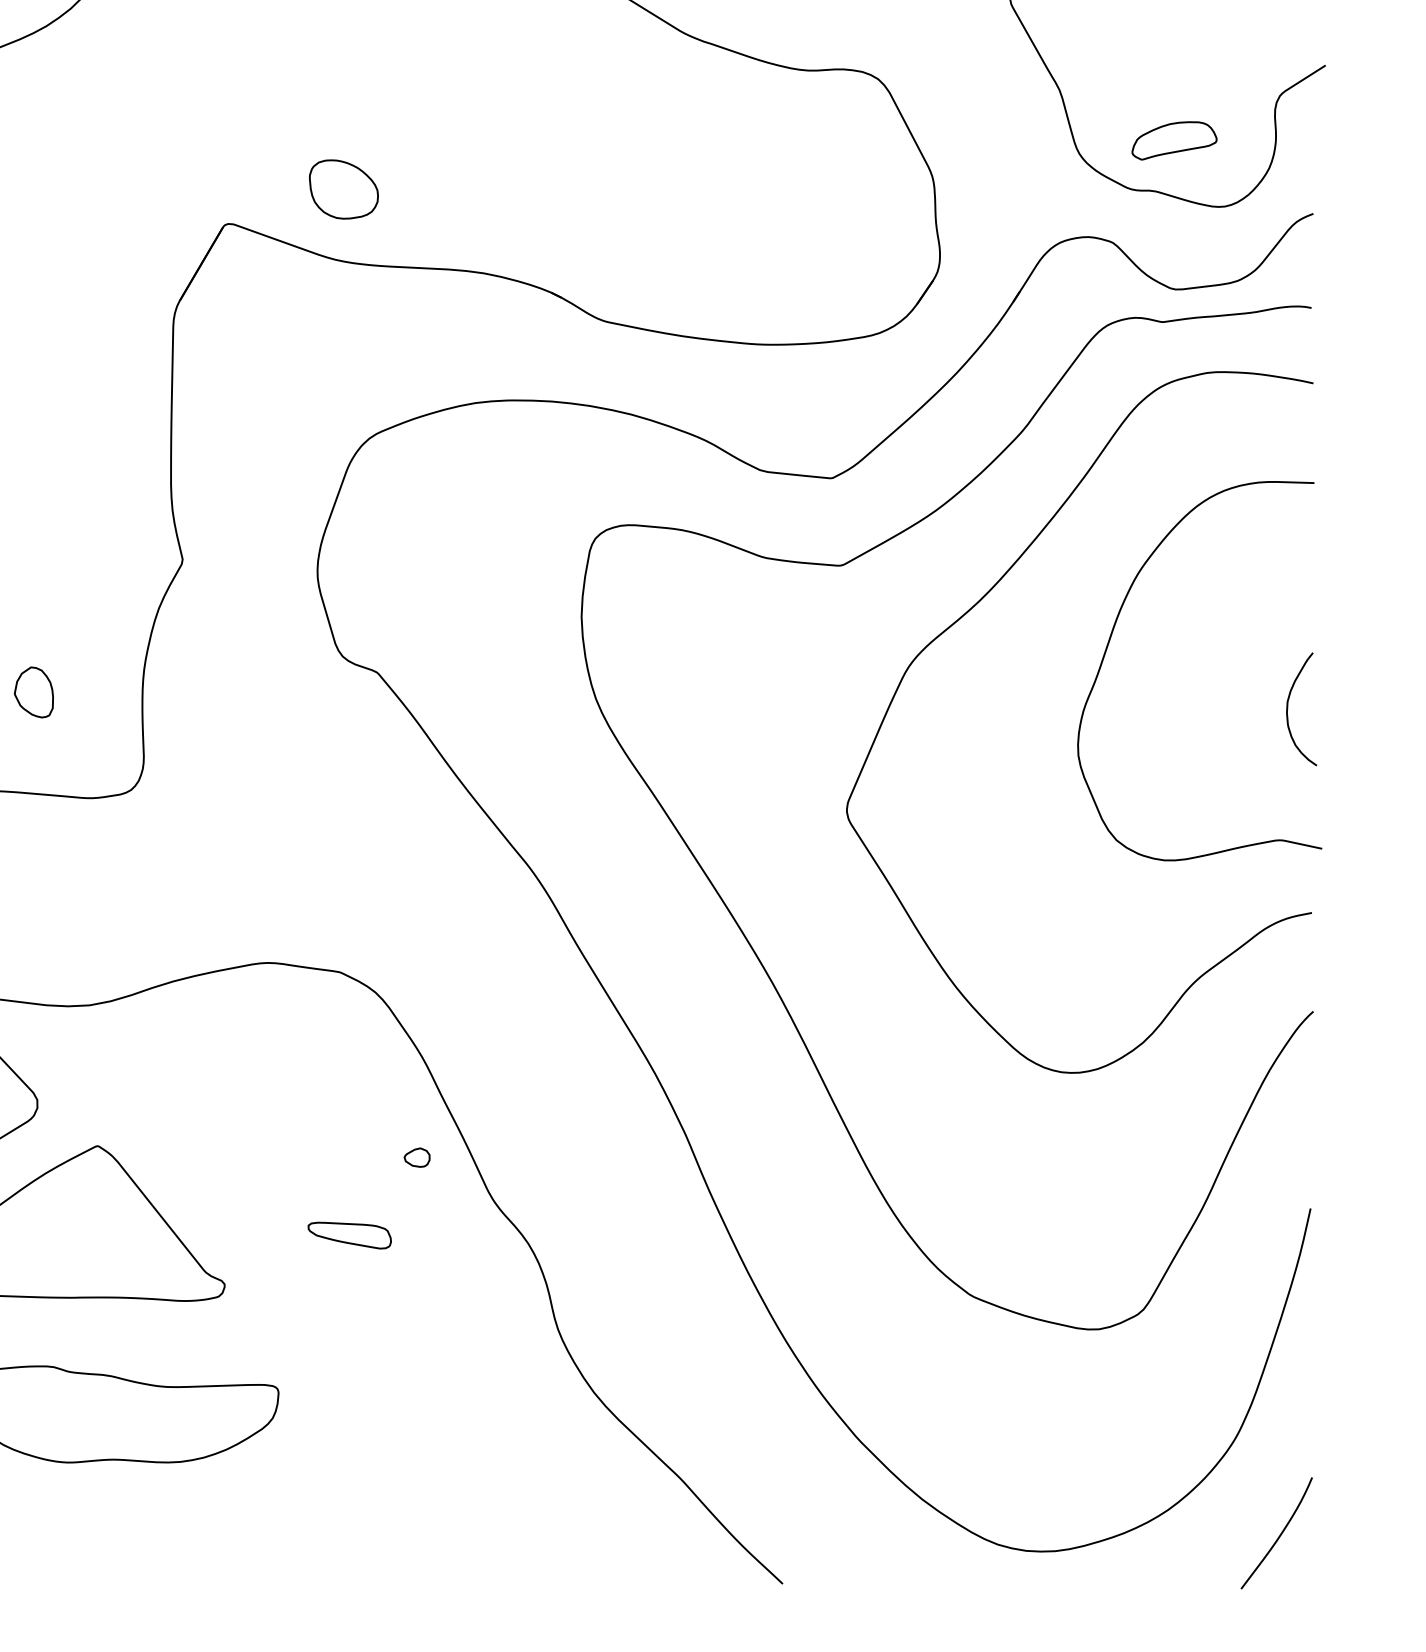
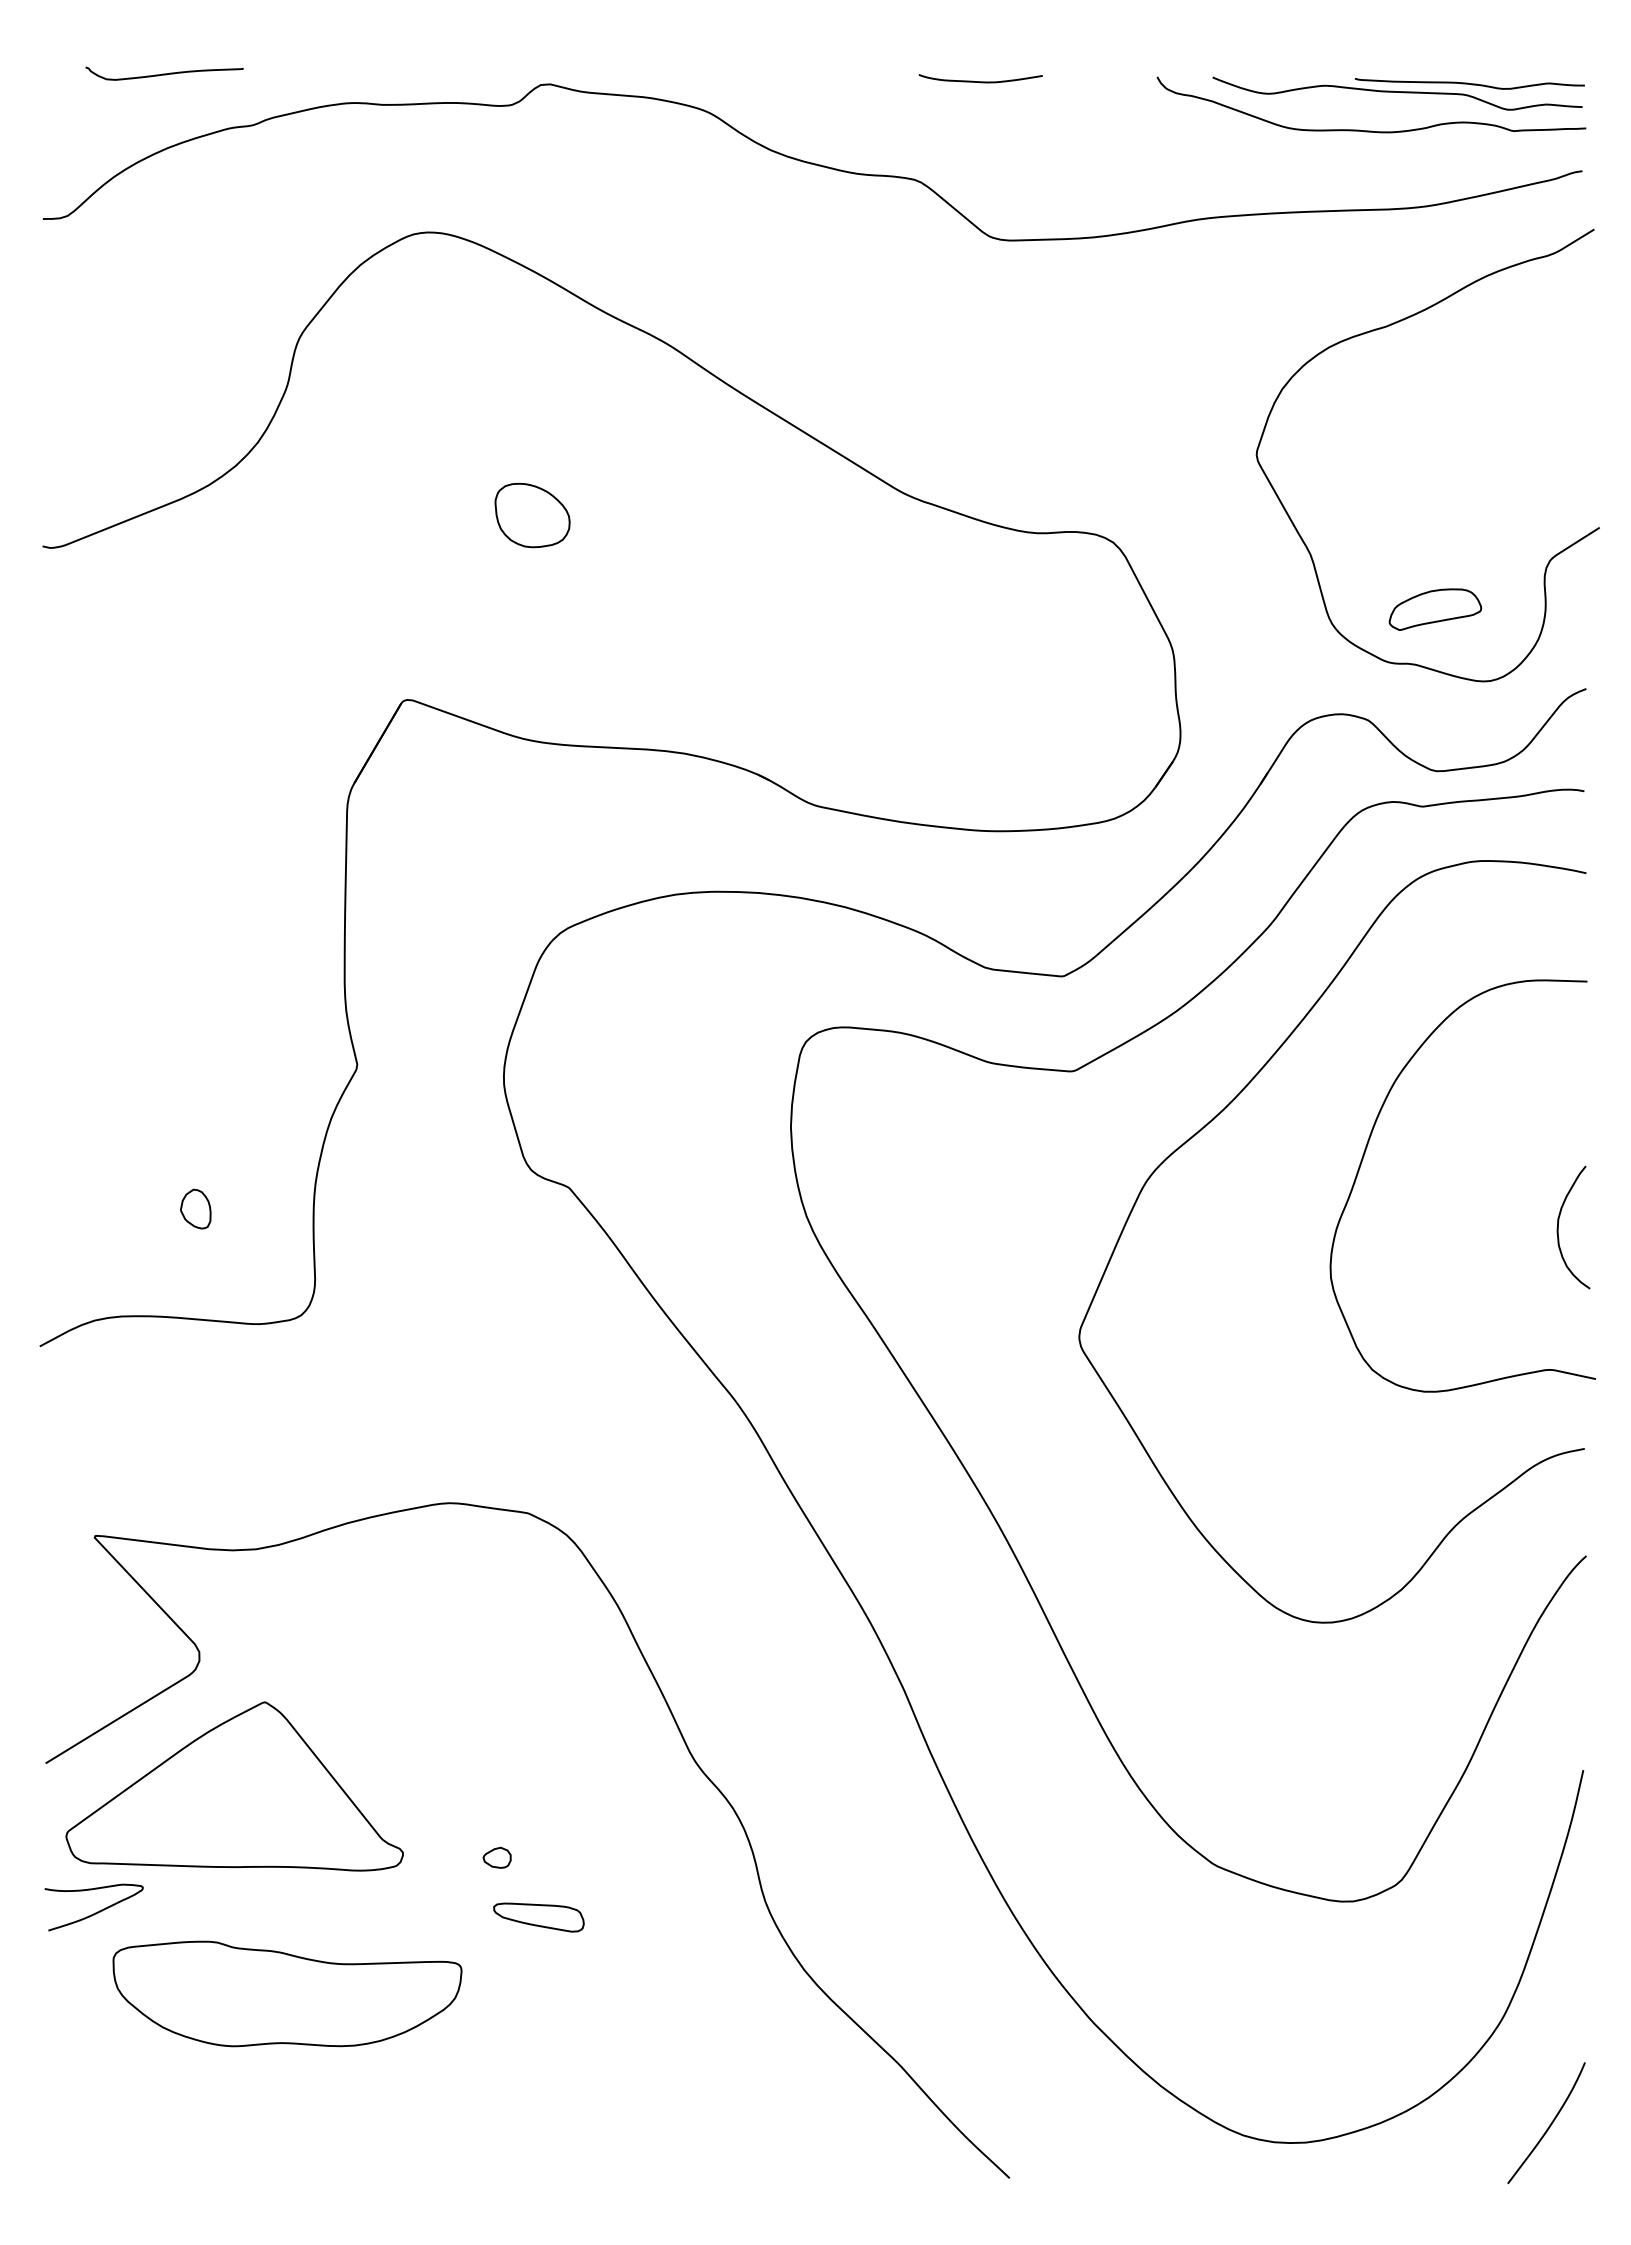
part: (343, 189) -> (532, 515), moved
part: (33, 691) -> (195, 1208), size x0.71
part: (416, 1157) -> (496, 1857), moved
part: (349, 1235) -> (538, 1917), moved

